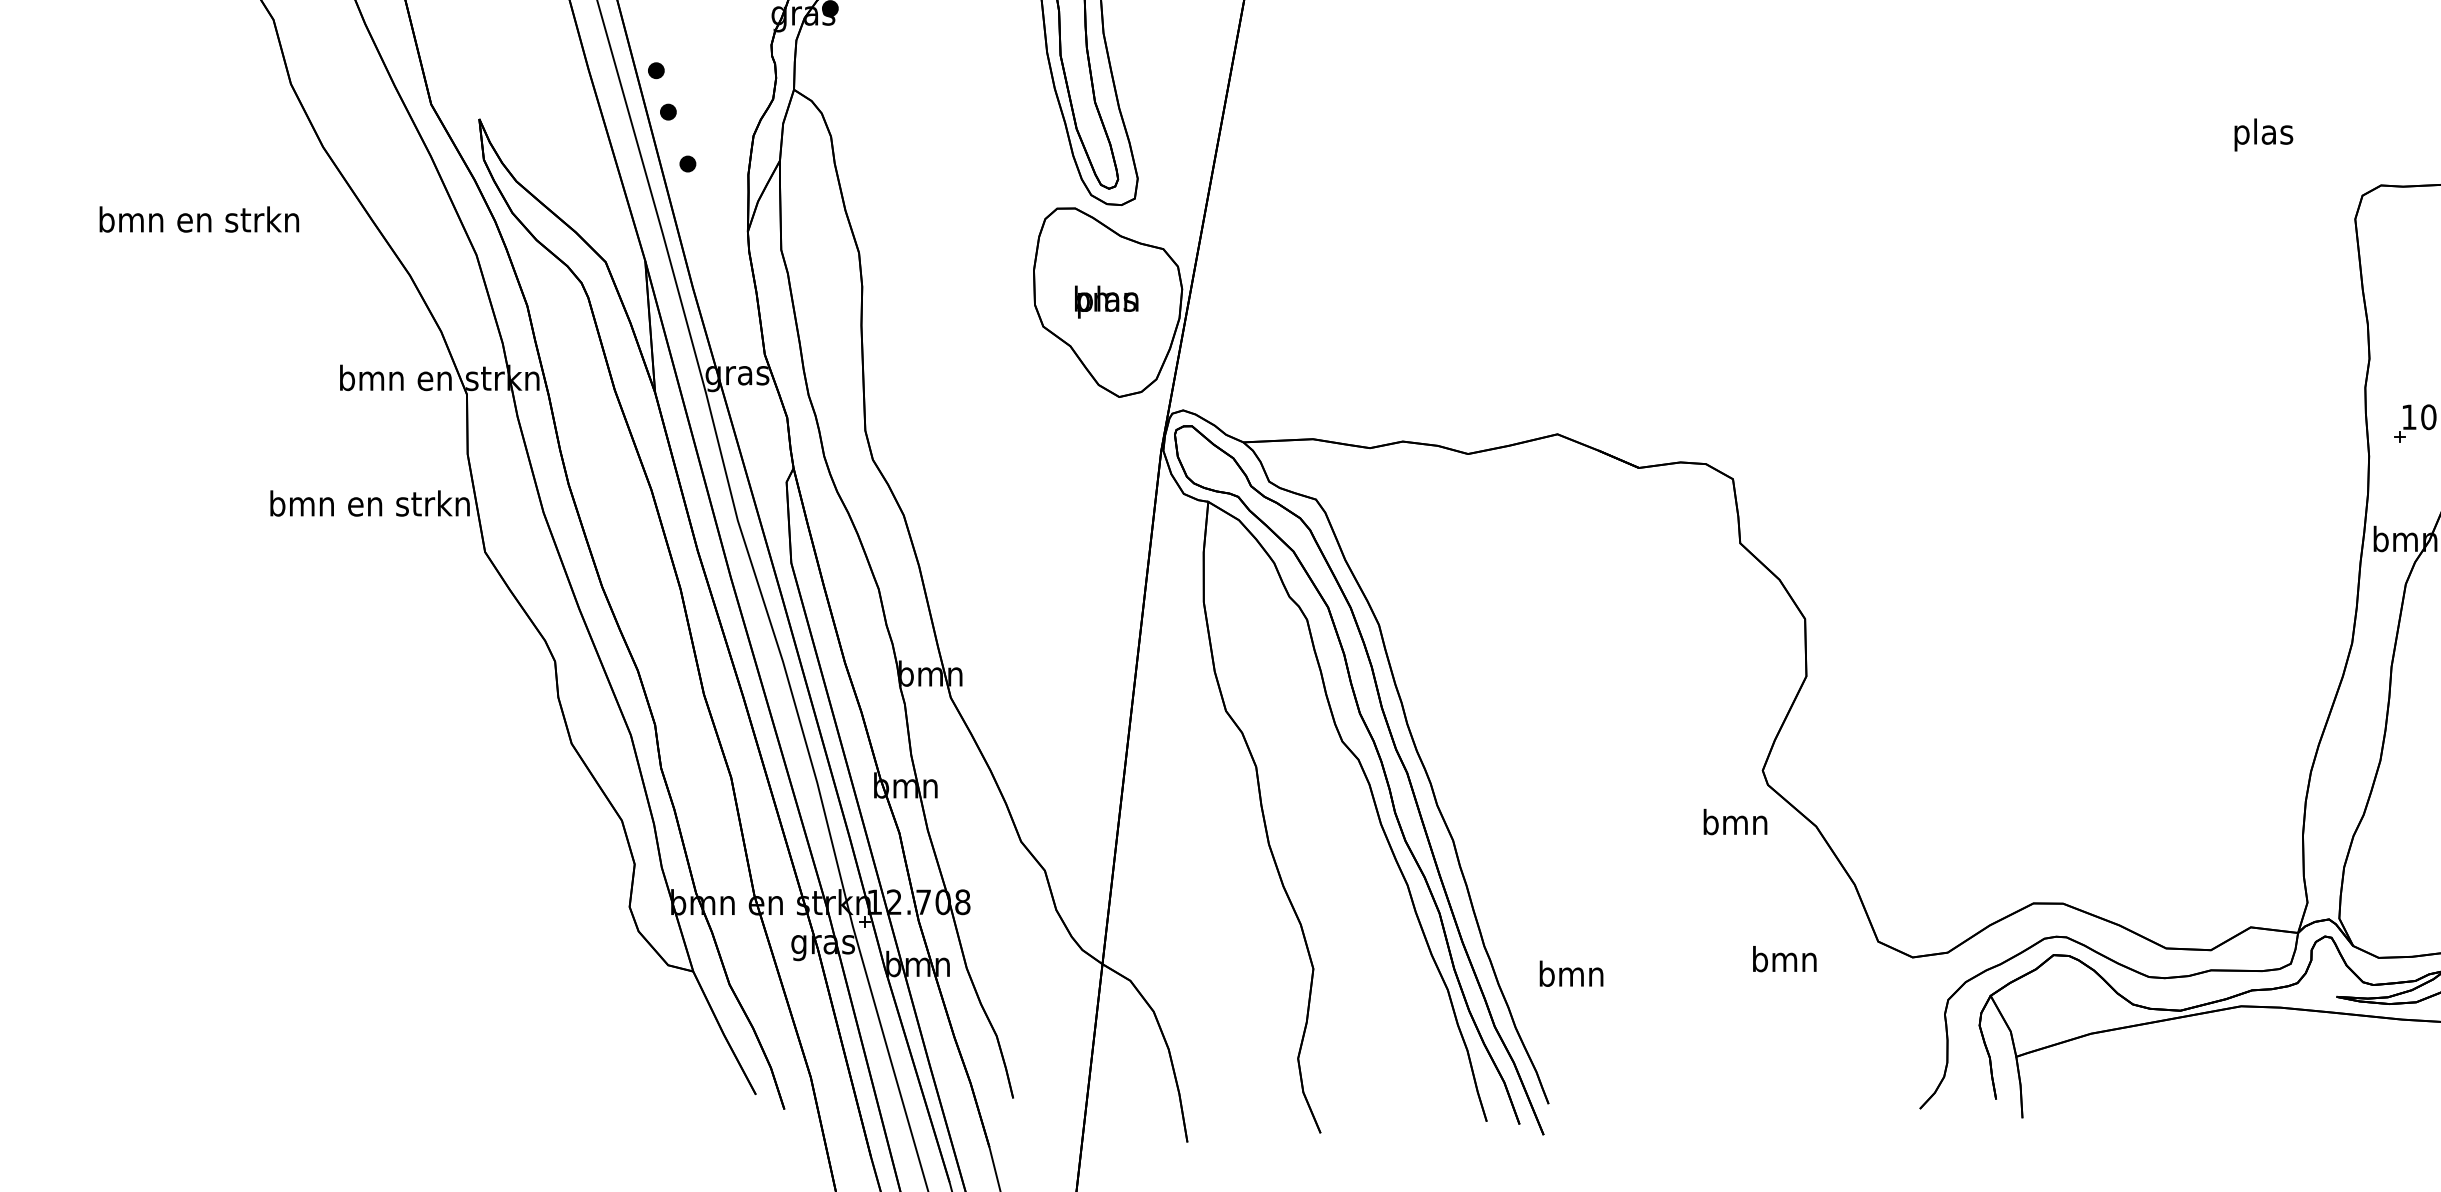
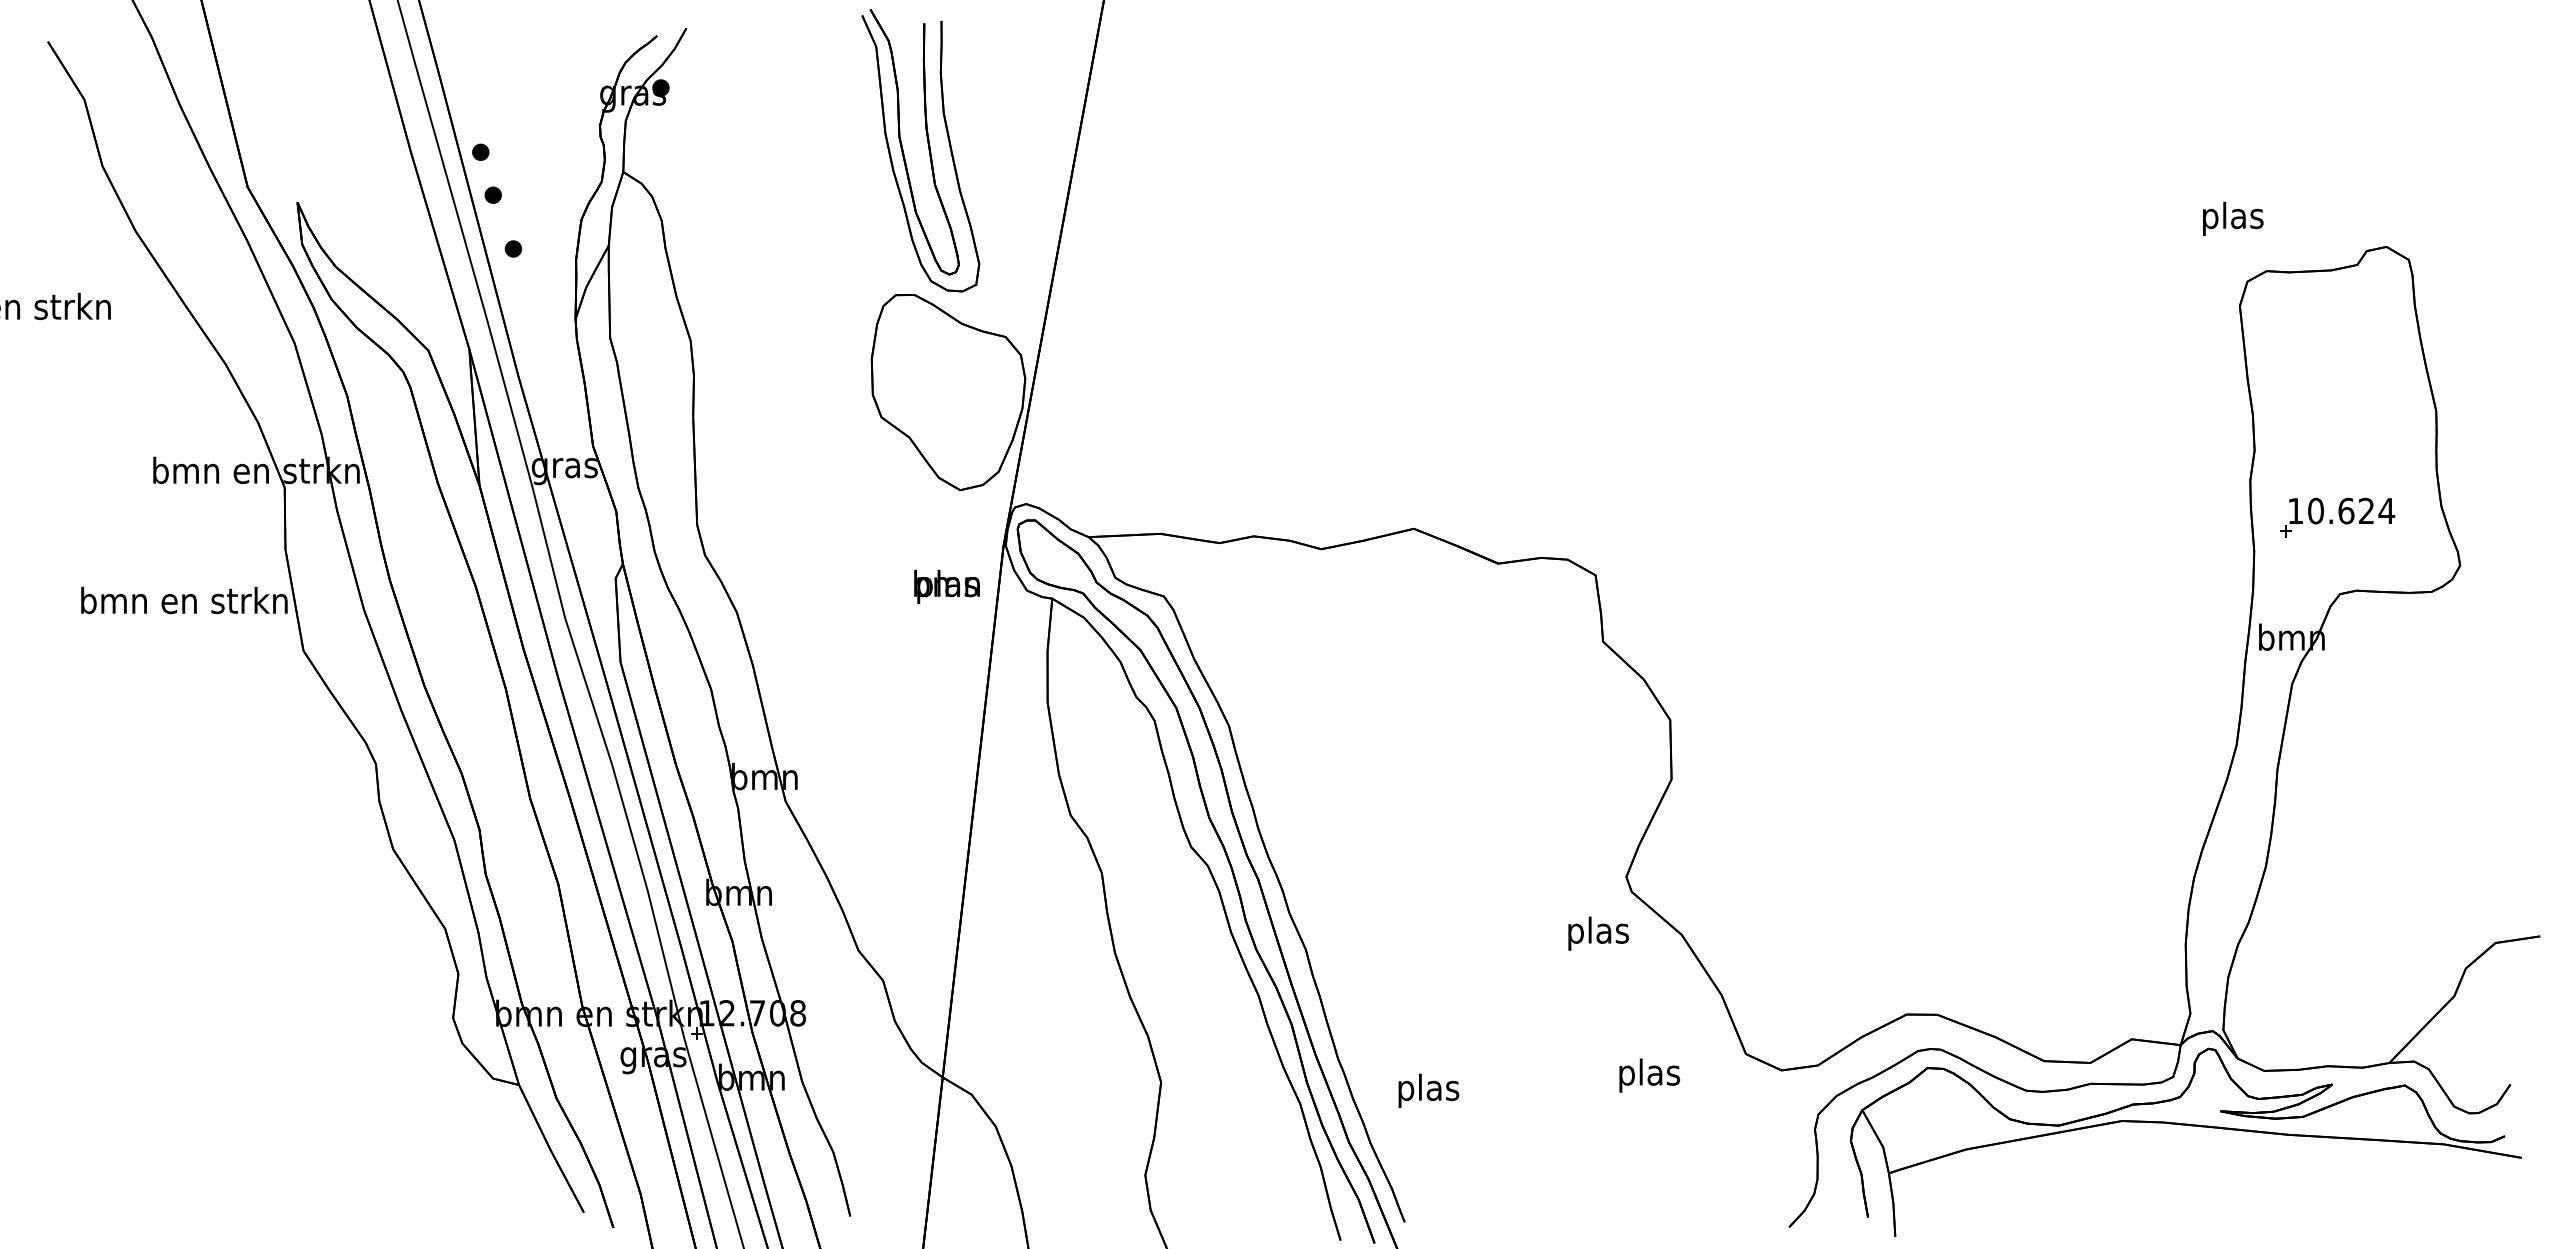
text: (2264, 134) -> (2233, 218), moved
text: (1106, 301) -> (946, 586), moved
text: (1734, 825) -> (1597, 933), bmn -> plas
text: (1785, 962) -> (1649, 1075), bmn -> plas
text: (1571, 976) -> (1428, 1090), bmn -> plas

